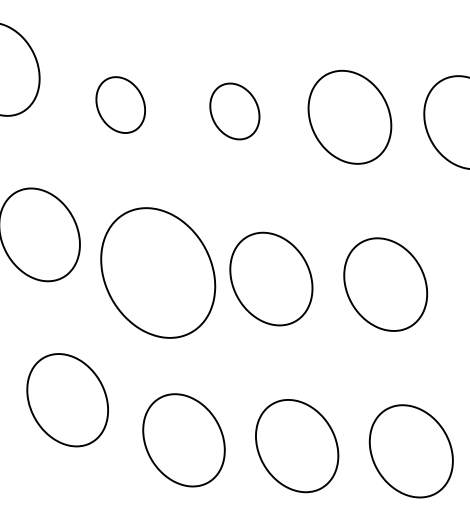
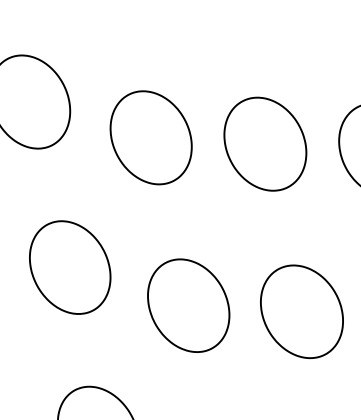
part: (120, 104) -> (151, 137), size x1.67
part: (234, 111) -> (265, 144), size x1.67
part: (157, 272) -> (188, 305), size x0.71

